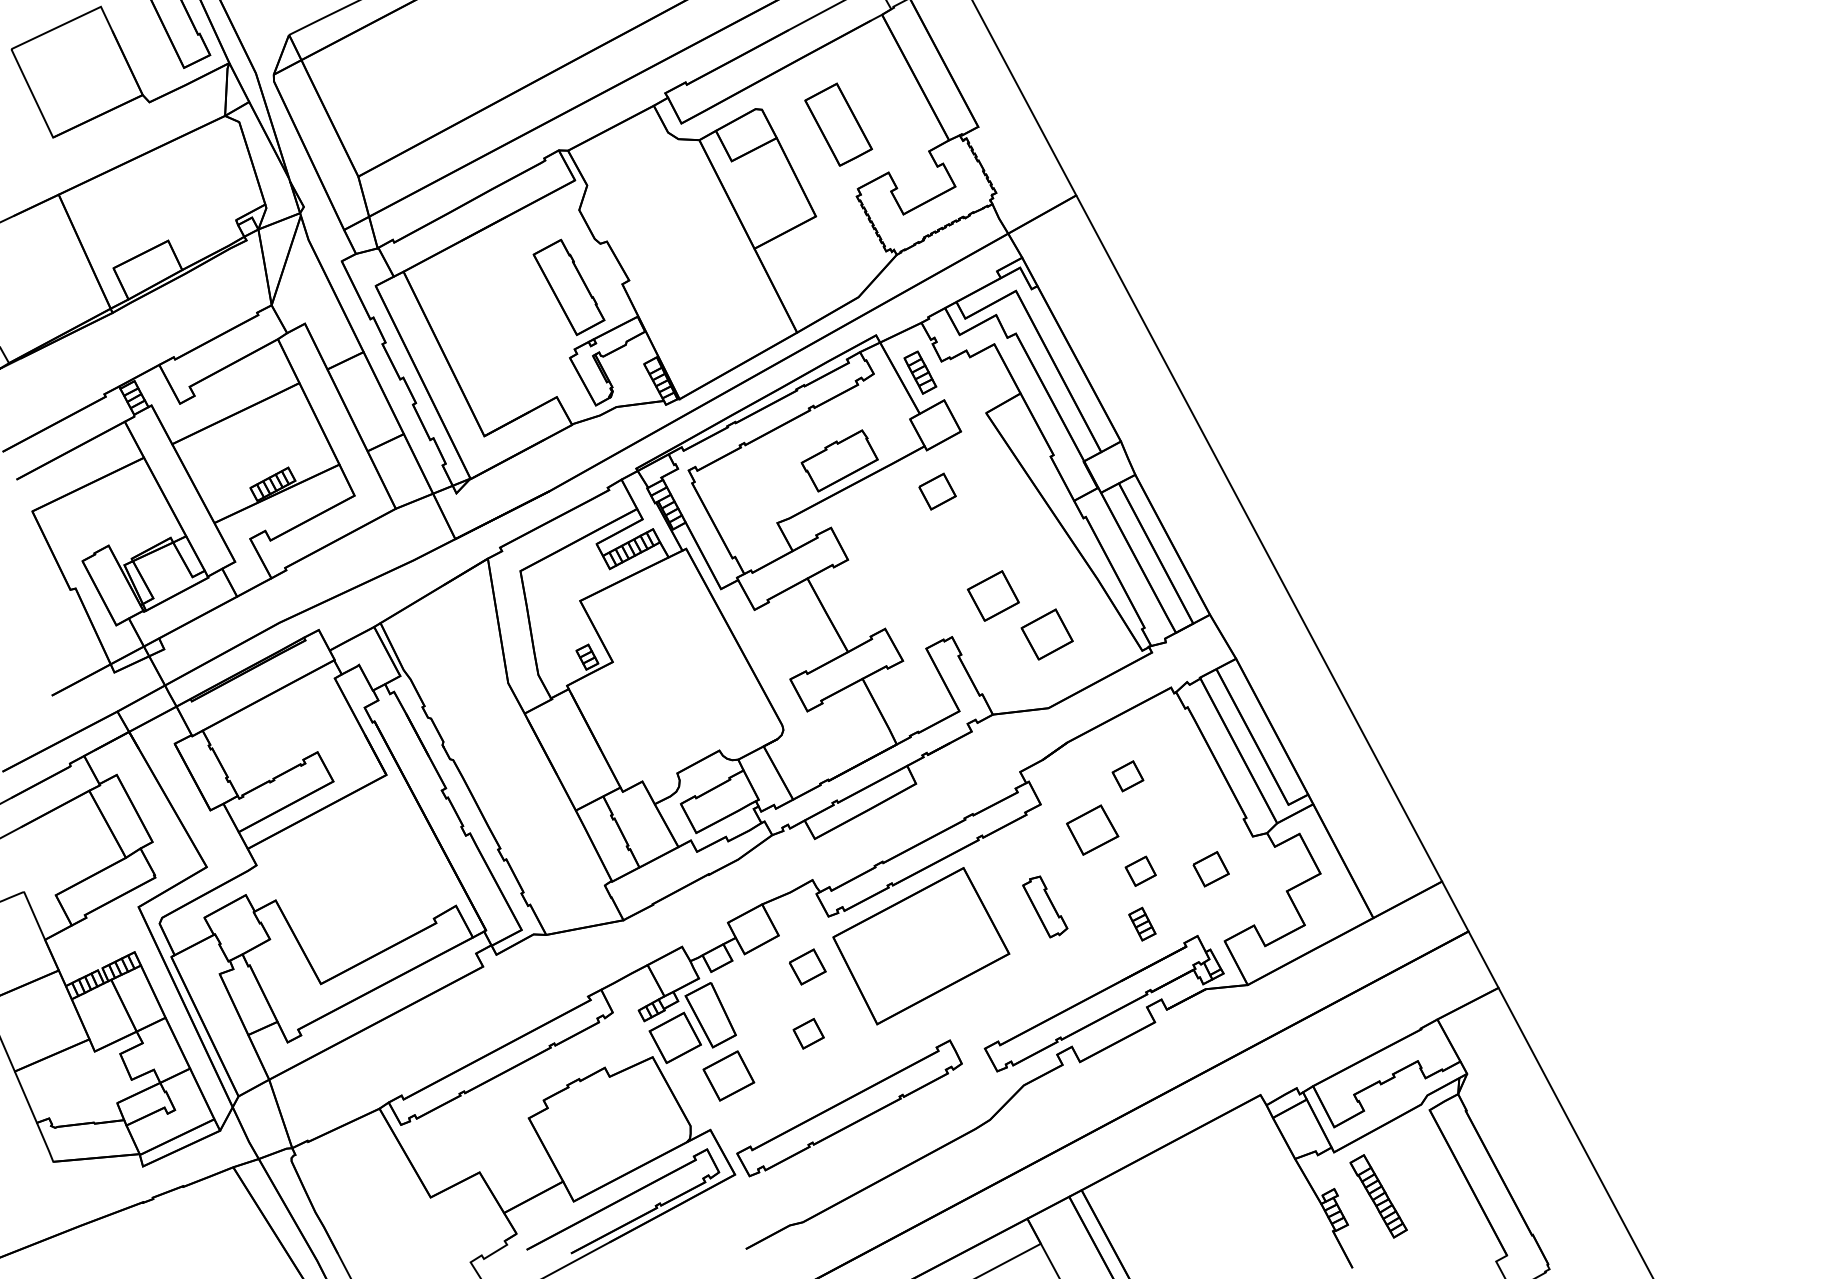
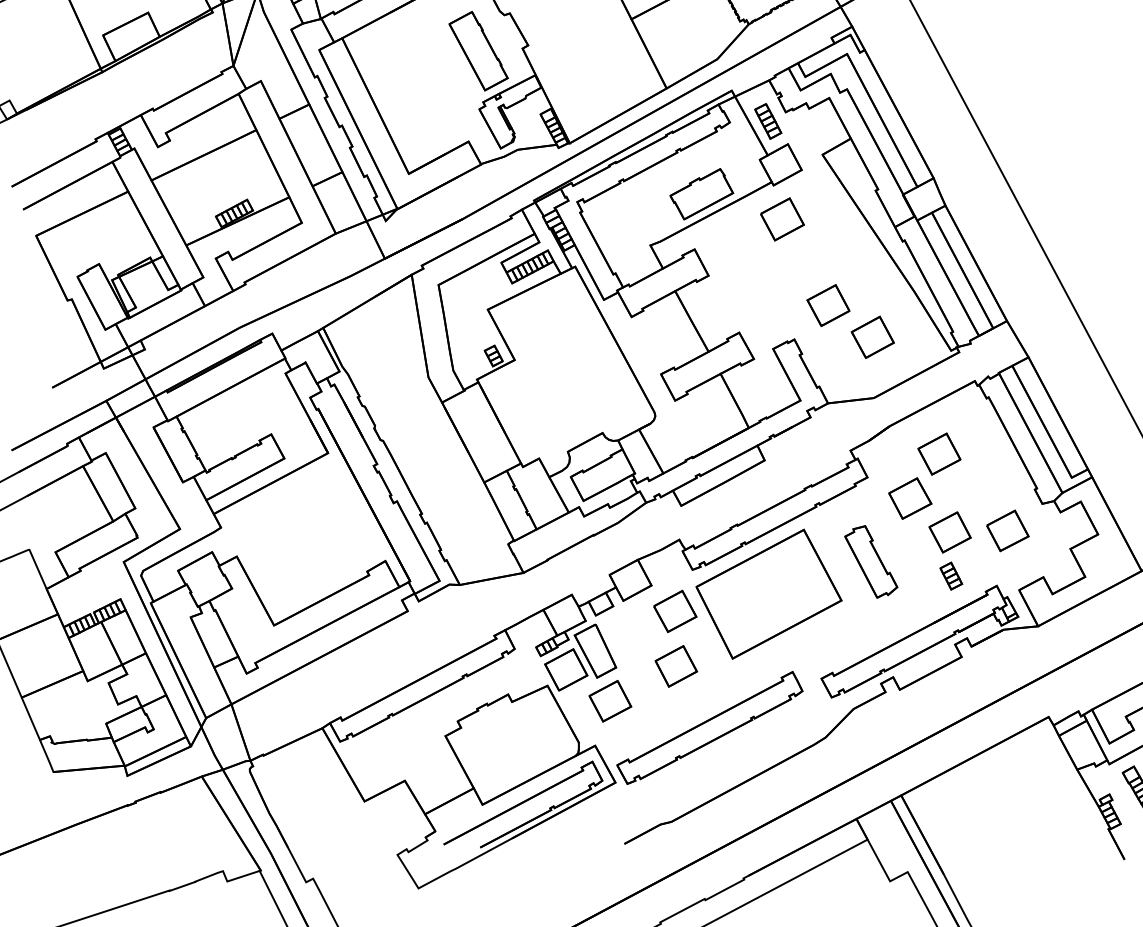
part: (937, 491) -> (782, 219), size x1.43
part: (1127, 776) -> (939, 454), size x1.67
part: (1211, 868) -> (1008, 530), size x1.43
part: (1140, 871) -> (949, 532), size x1.67
part: (1044, 906) -> (870, 561), size x1.43
part: (807, 966) -> (675, 611), size x1.43
part: (808, 1033) -> (676, 666), size x1.67

